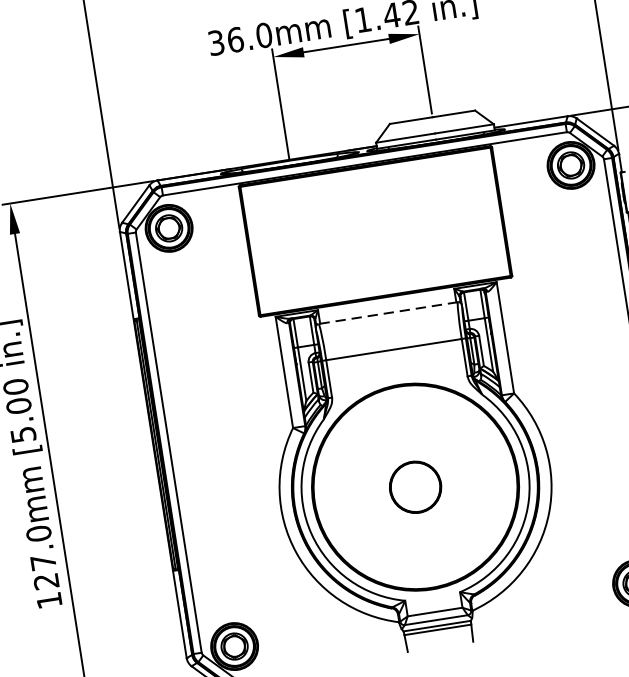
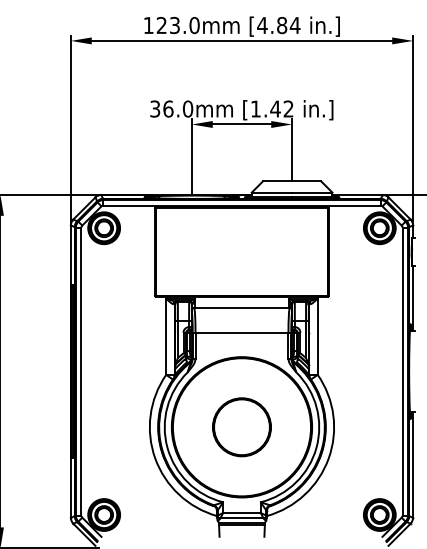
line: (387, 312) -> (241, 307), dashed -> solid
circle: (414, 487) -> (241, 427), size x1.67

